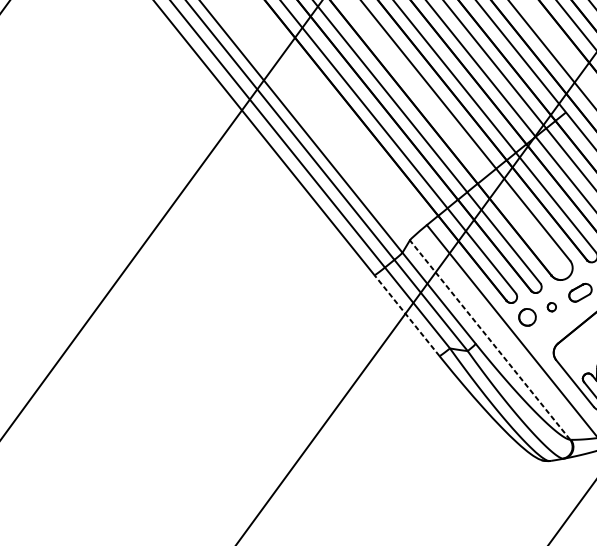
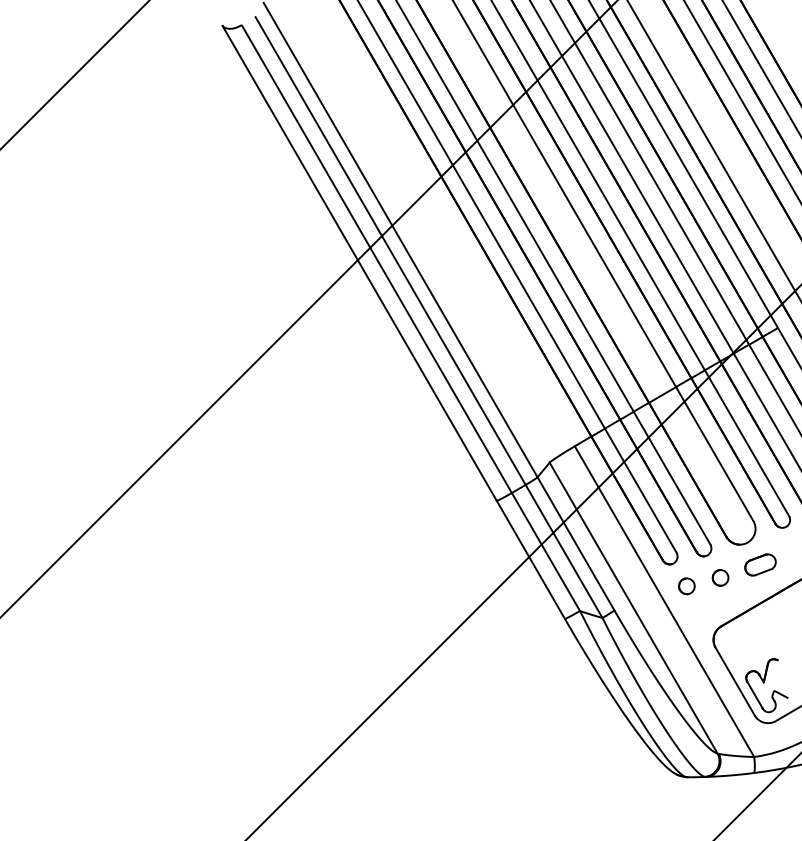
part: (551, 306) -> (720, 577), size x1.43
line: (406, 315) -> (530, 559), dashed -> solid
part: (527, 317) -> (686, 586), size x0.71
line: (489, 340) -> (633, 608), dashed -> solid

